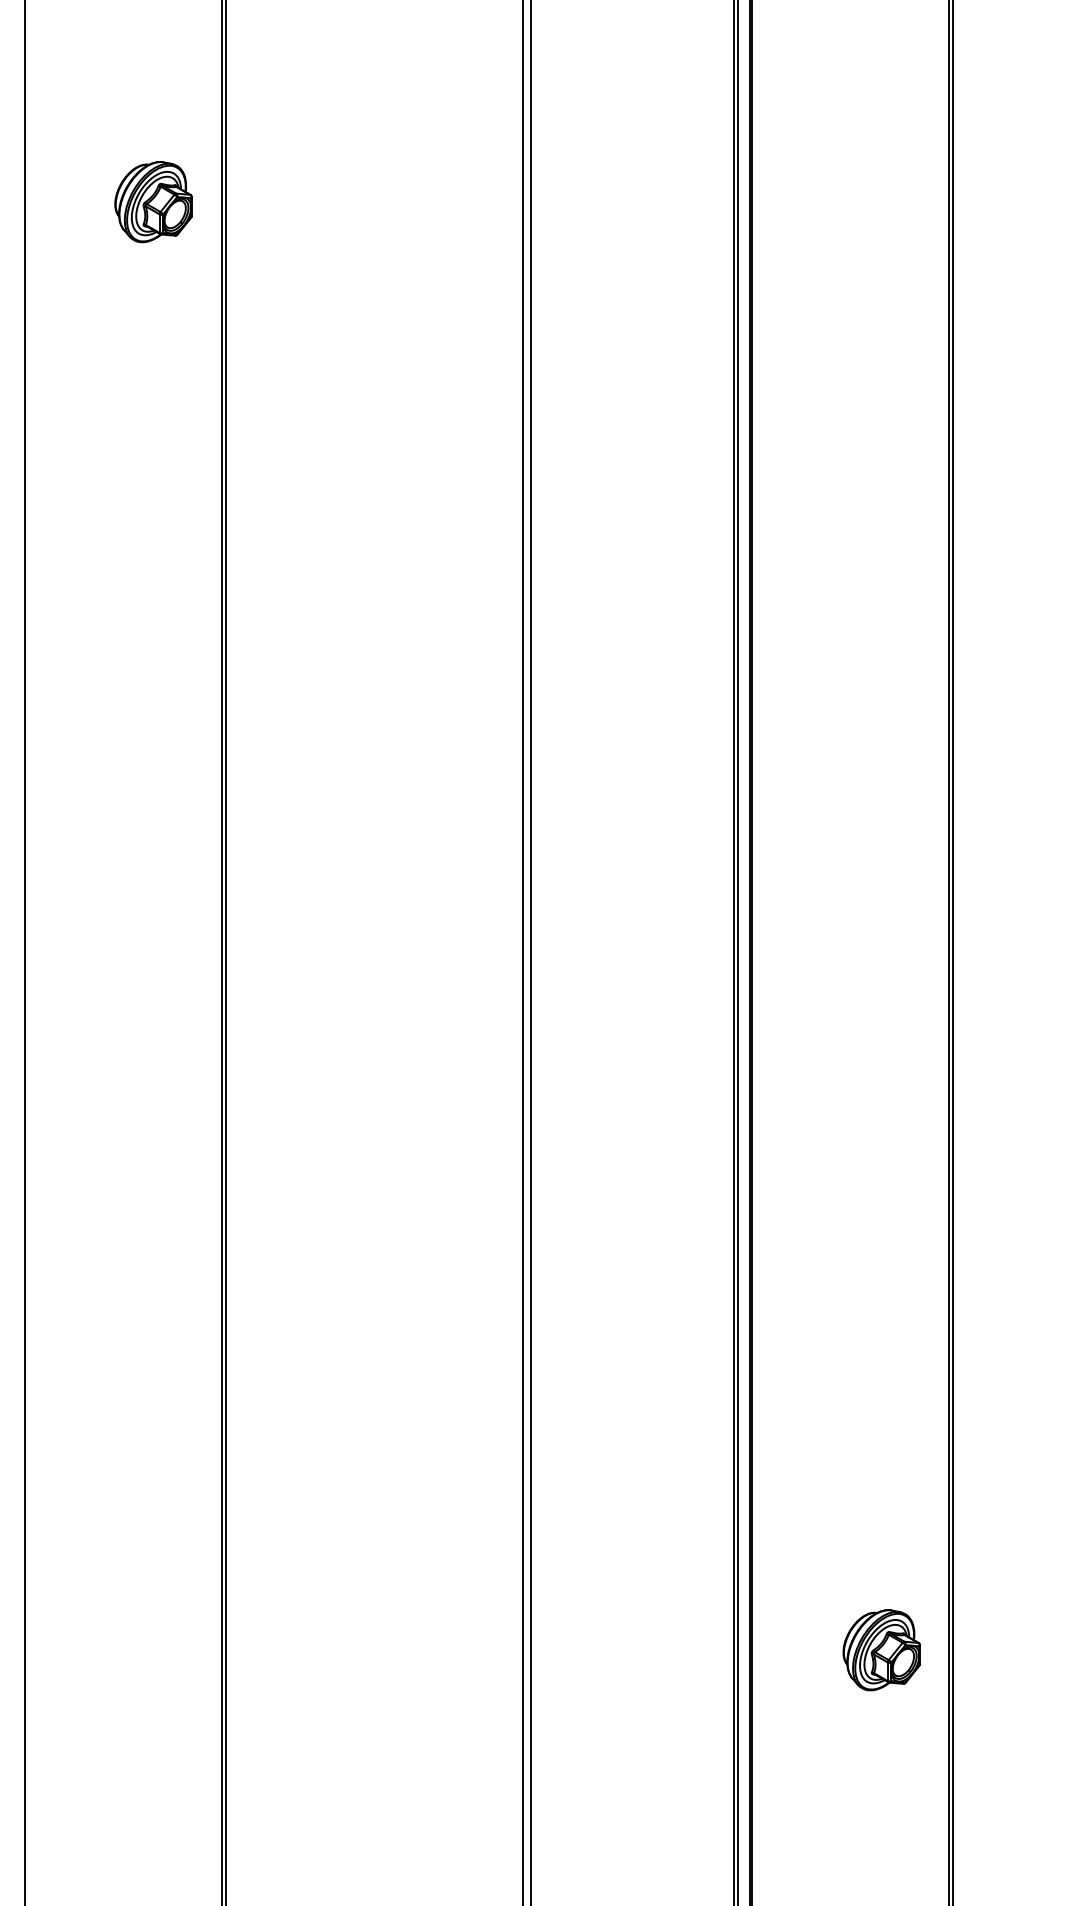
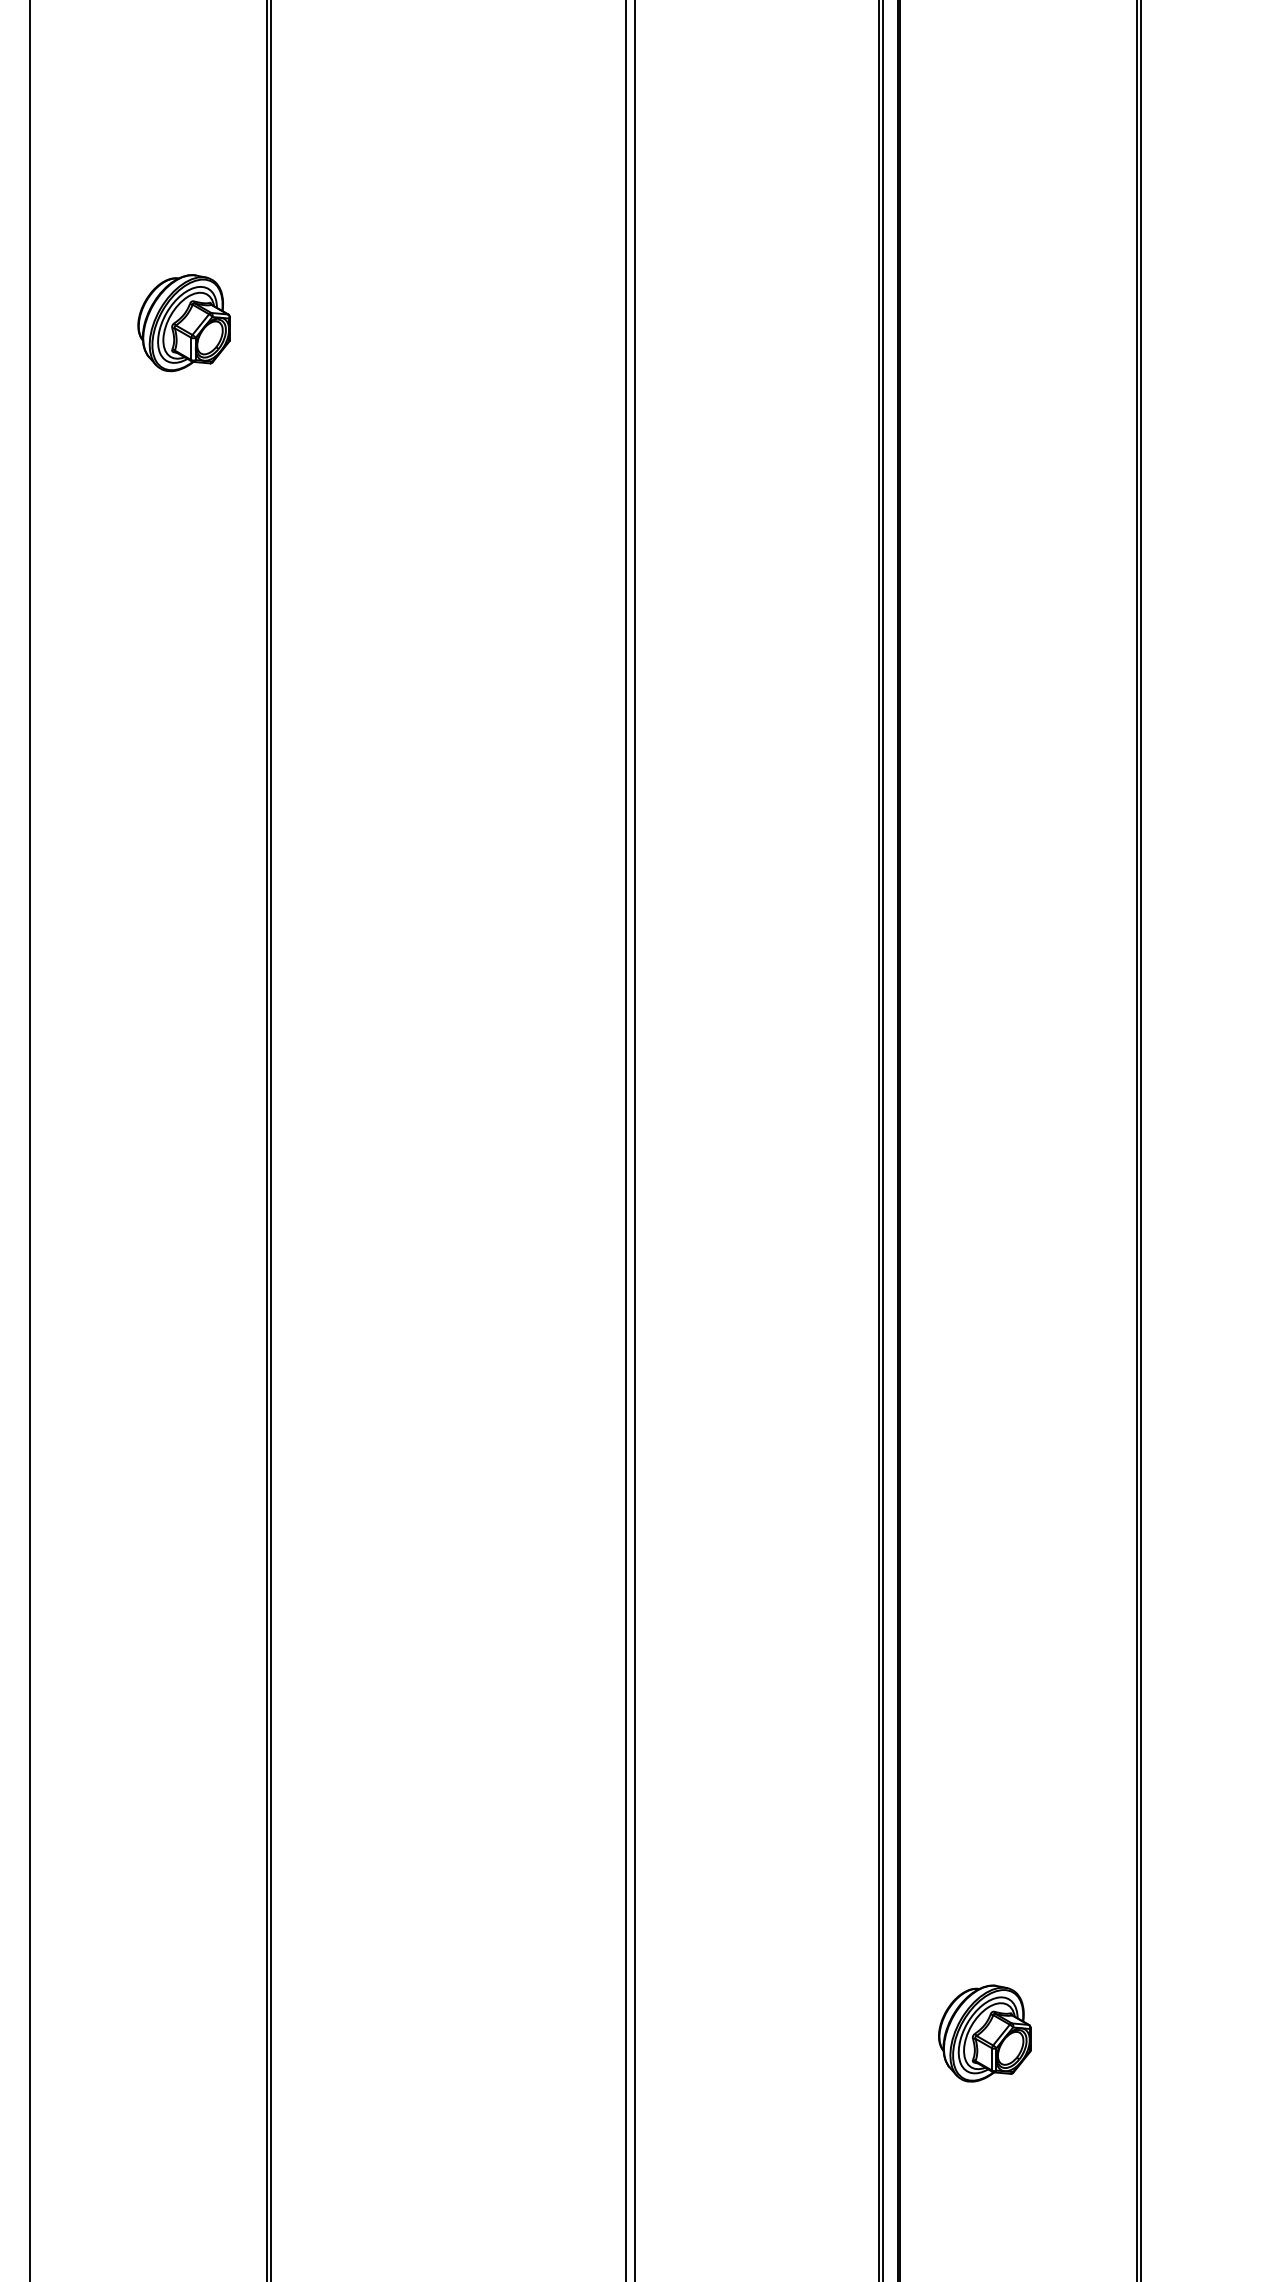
part: (153, 202) -> (183, 323), moved
part: (881, 1650) -> (984, 2033), moved

